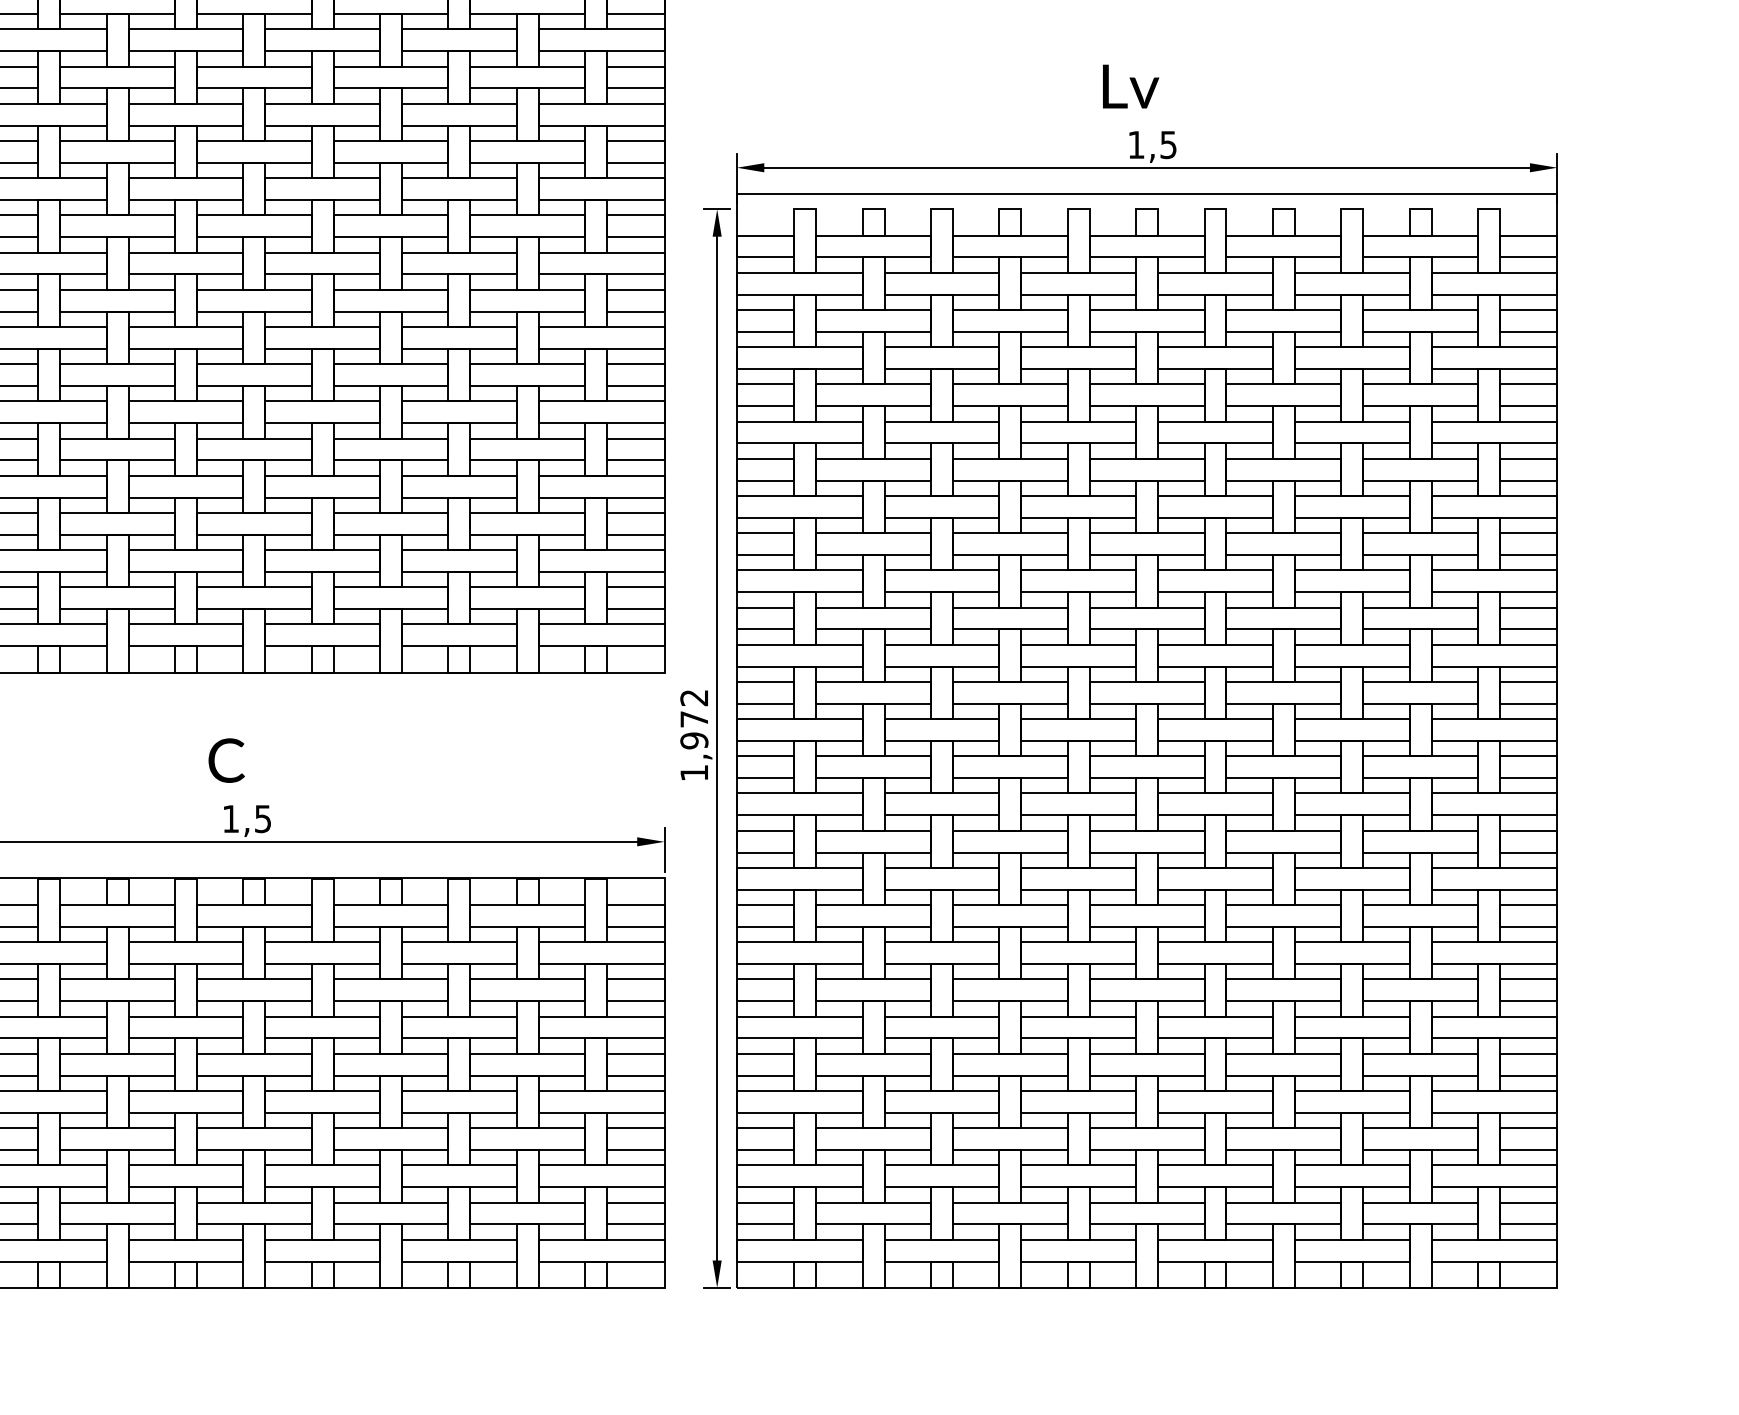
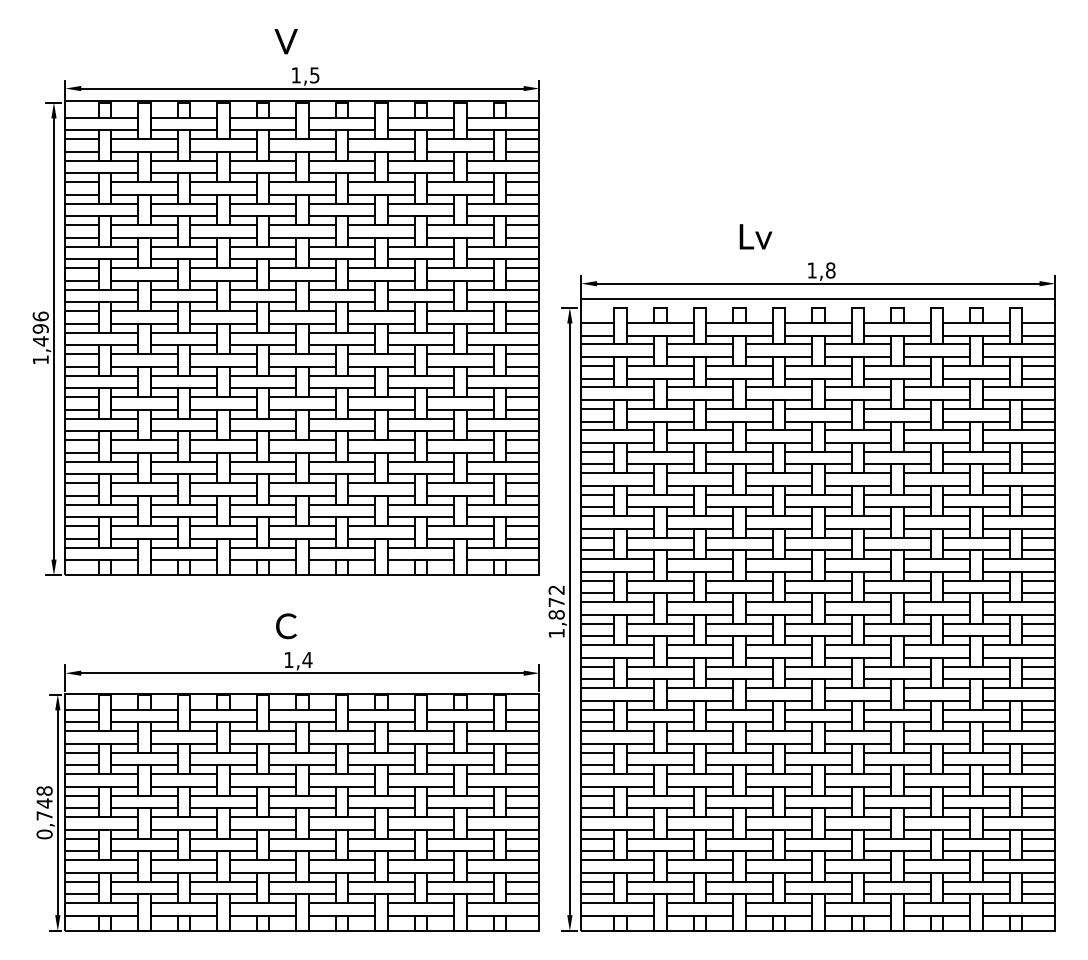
text: (1130, 86) -> (755, 236), moved
text: (1168, 144) -> (830, 270), 1,5 -> 1,8
text: (694, 740) -> (556, 614), 1,972 -> 1,872
text: (263, 819) -> (307, 660), 1,5 -> 1,4

